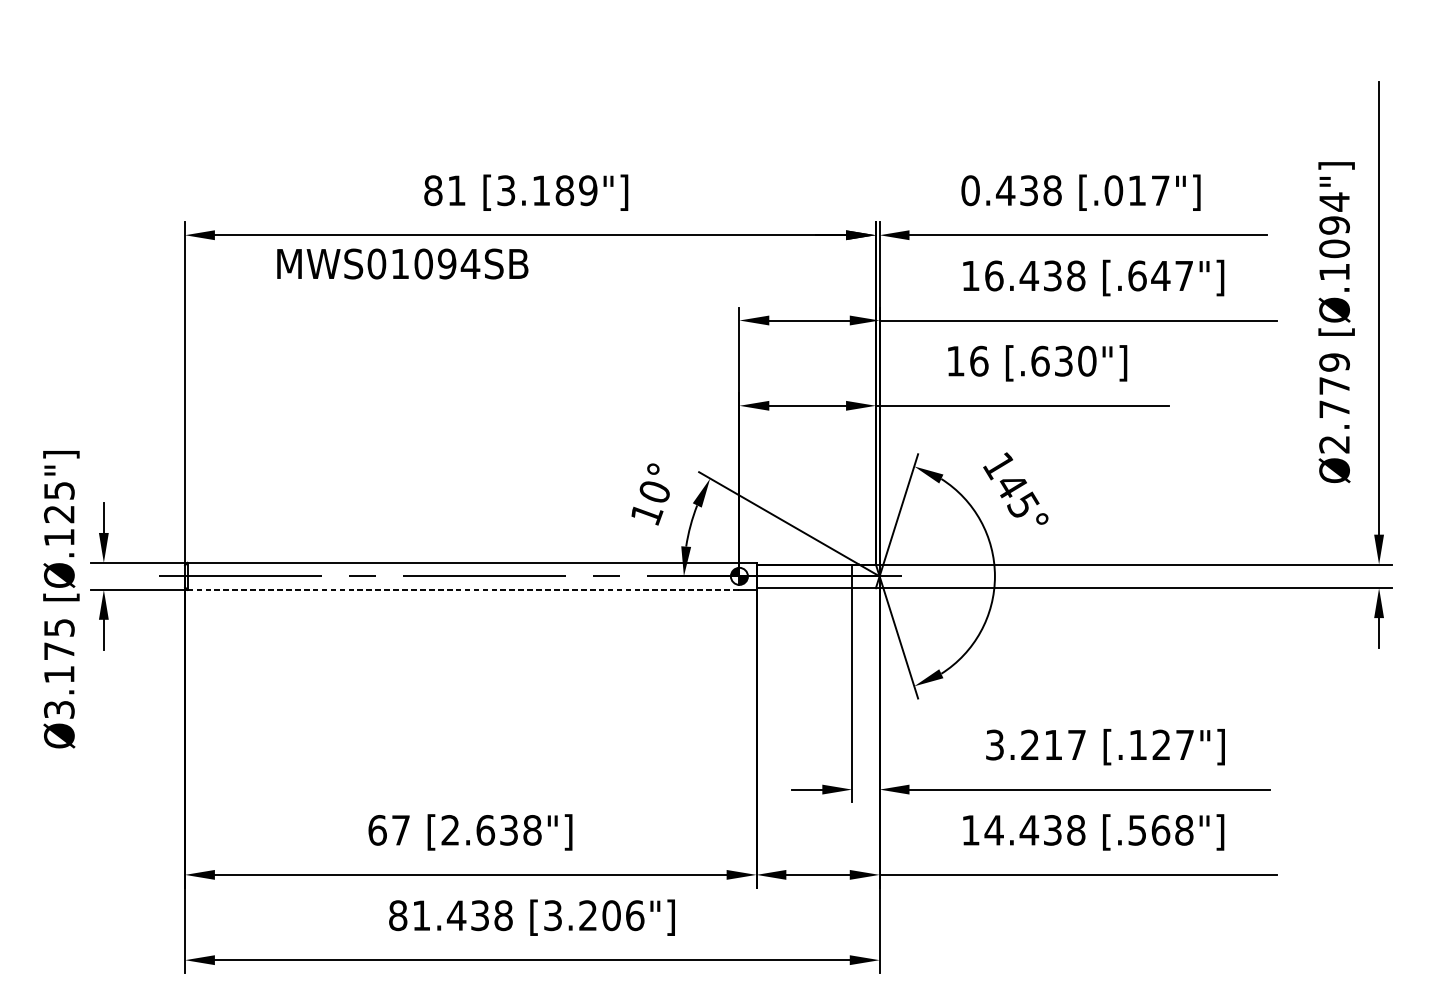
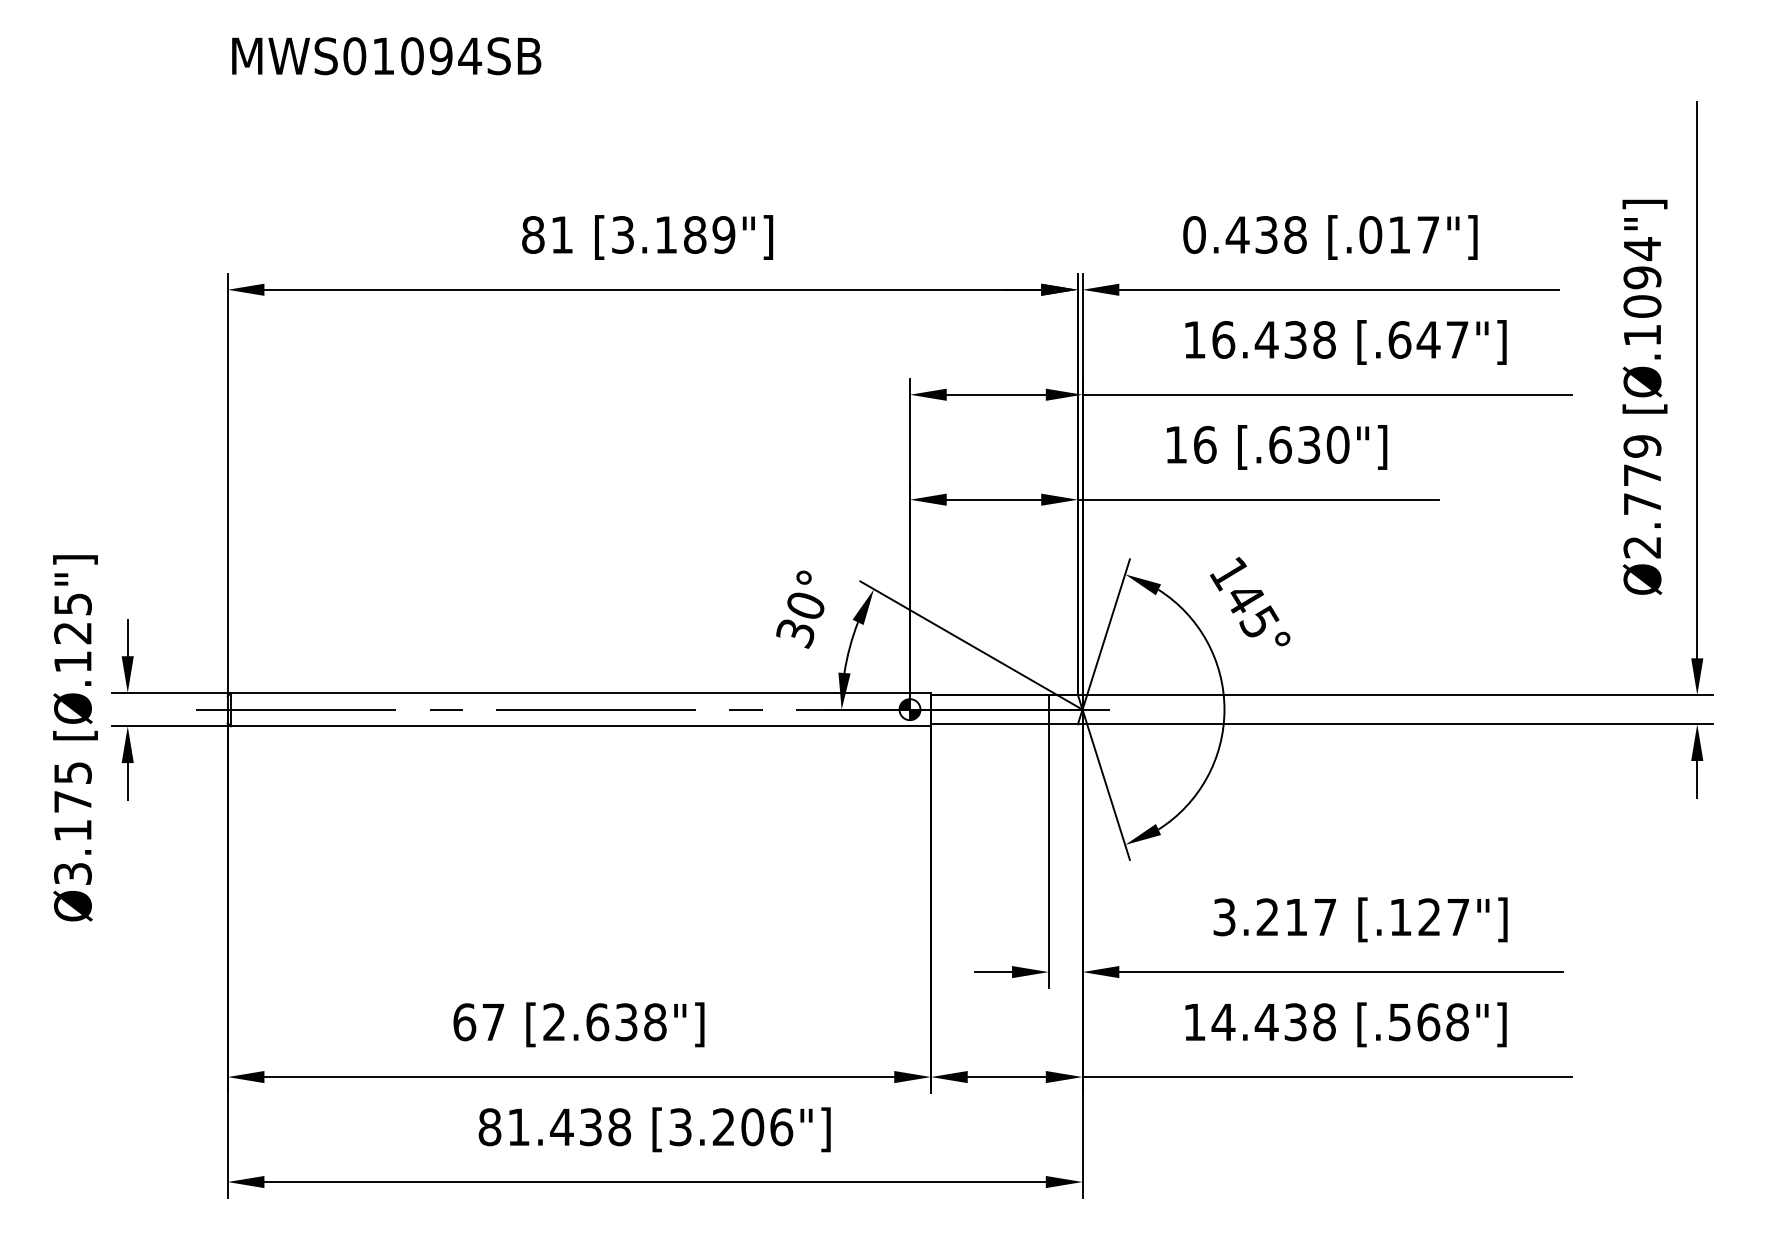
text: (402, 264) -> (386, 56), moved
text: (647, 514) -> (796, 633), 10° -> 30°
line: (463, 590) -> (570, 726), dashed -> solid

